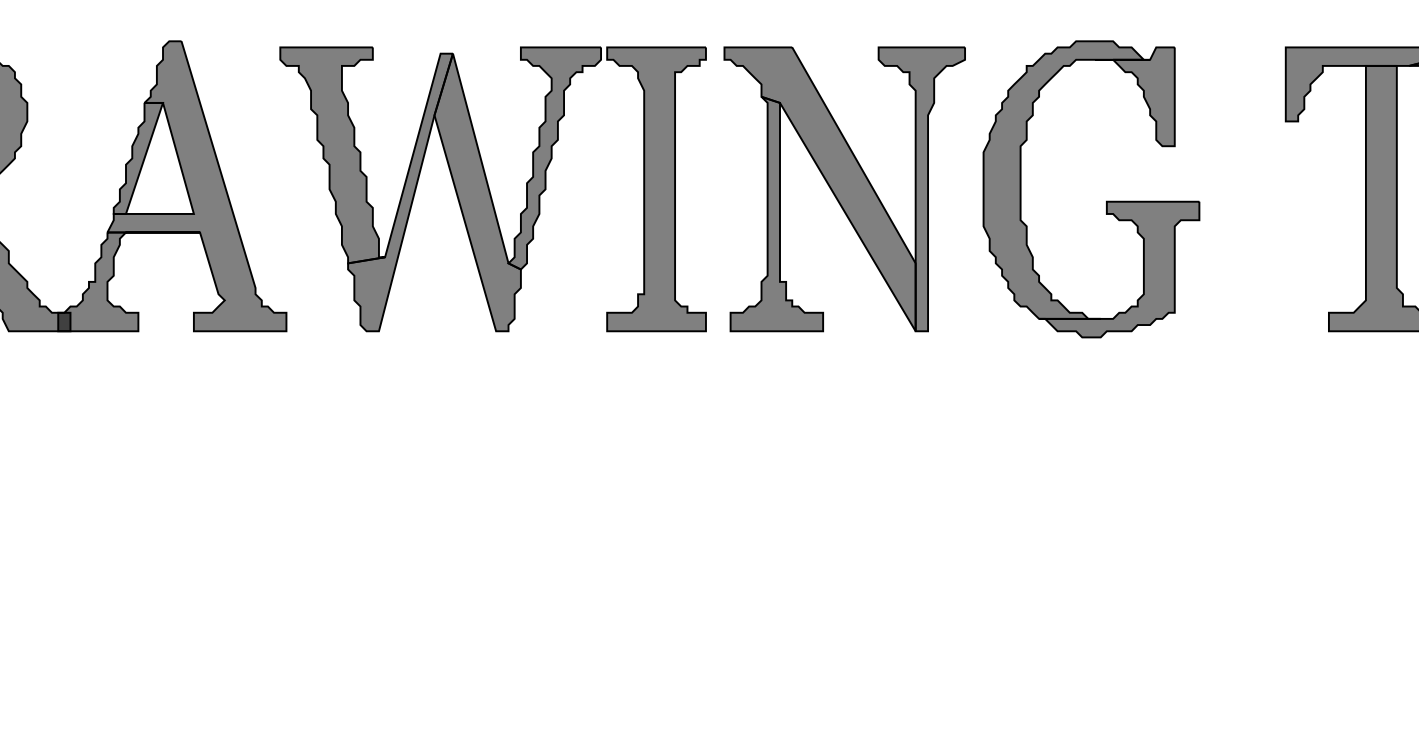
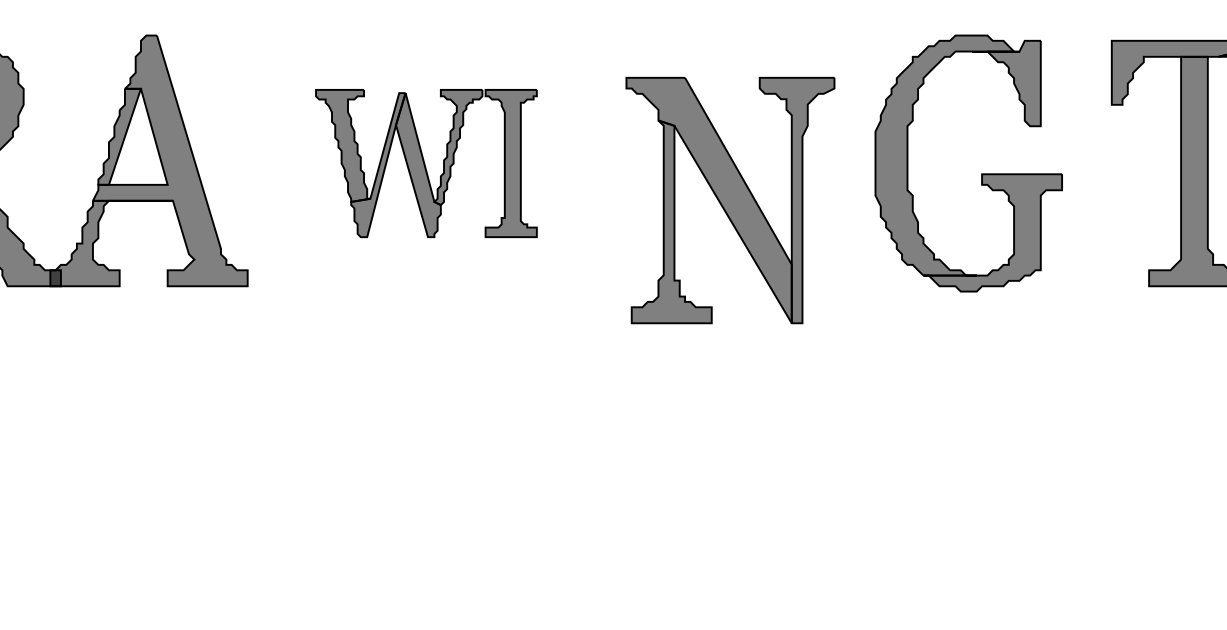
part: (493, 189) -> (426, 163), size x0.6
part: (844, 189) -> (730, 200), moved
part: (1106, 200) -> (981, 173), moved

